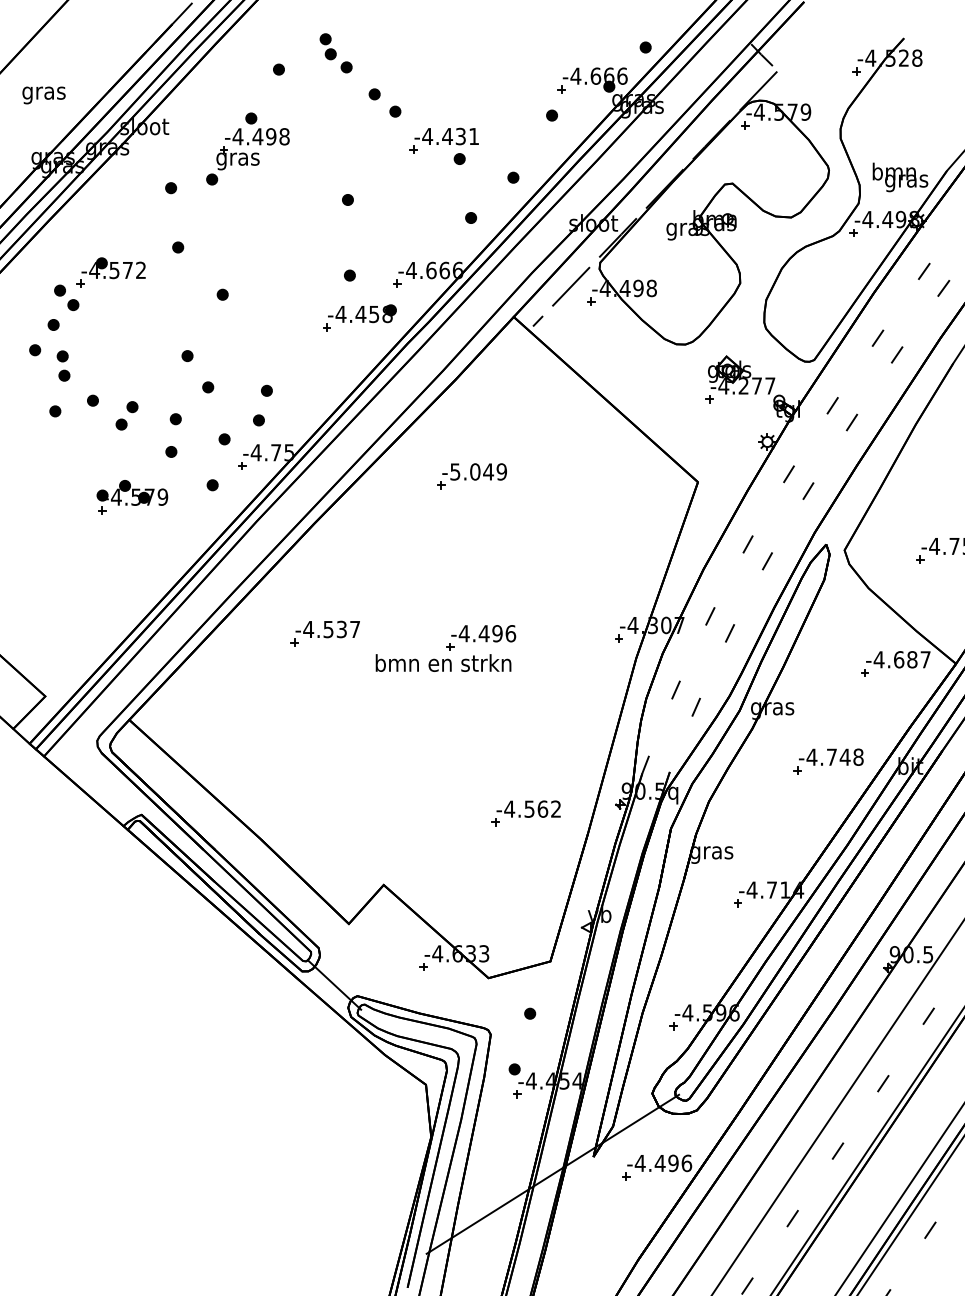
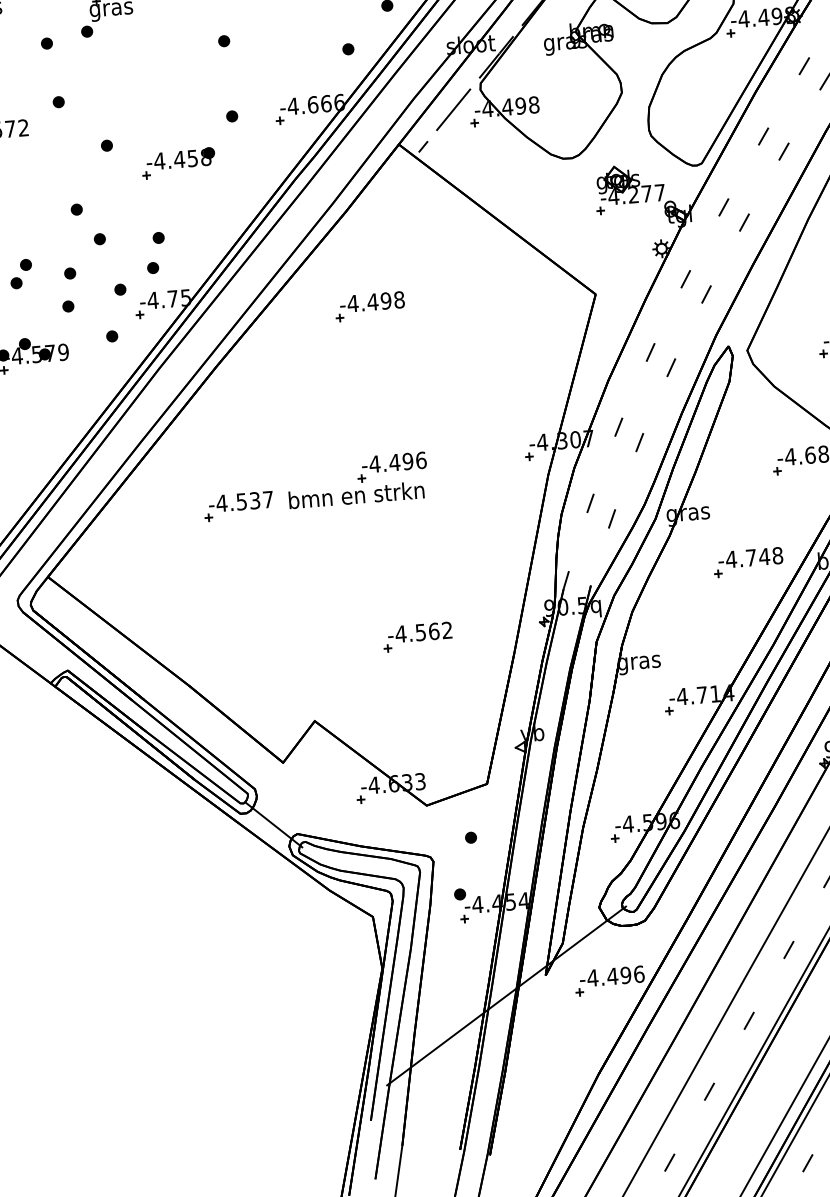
part: (359, 317) -> (178, 162), moved
text: (478, 471) -> (376, 301), -5.049 -> -4.498
part: (324, 633) -> (238, 506), moved
part: (525, 813) -> (417, 637), moved

